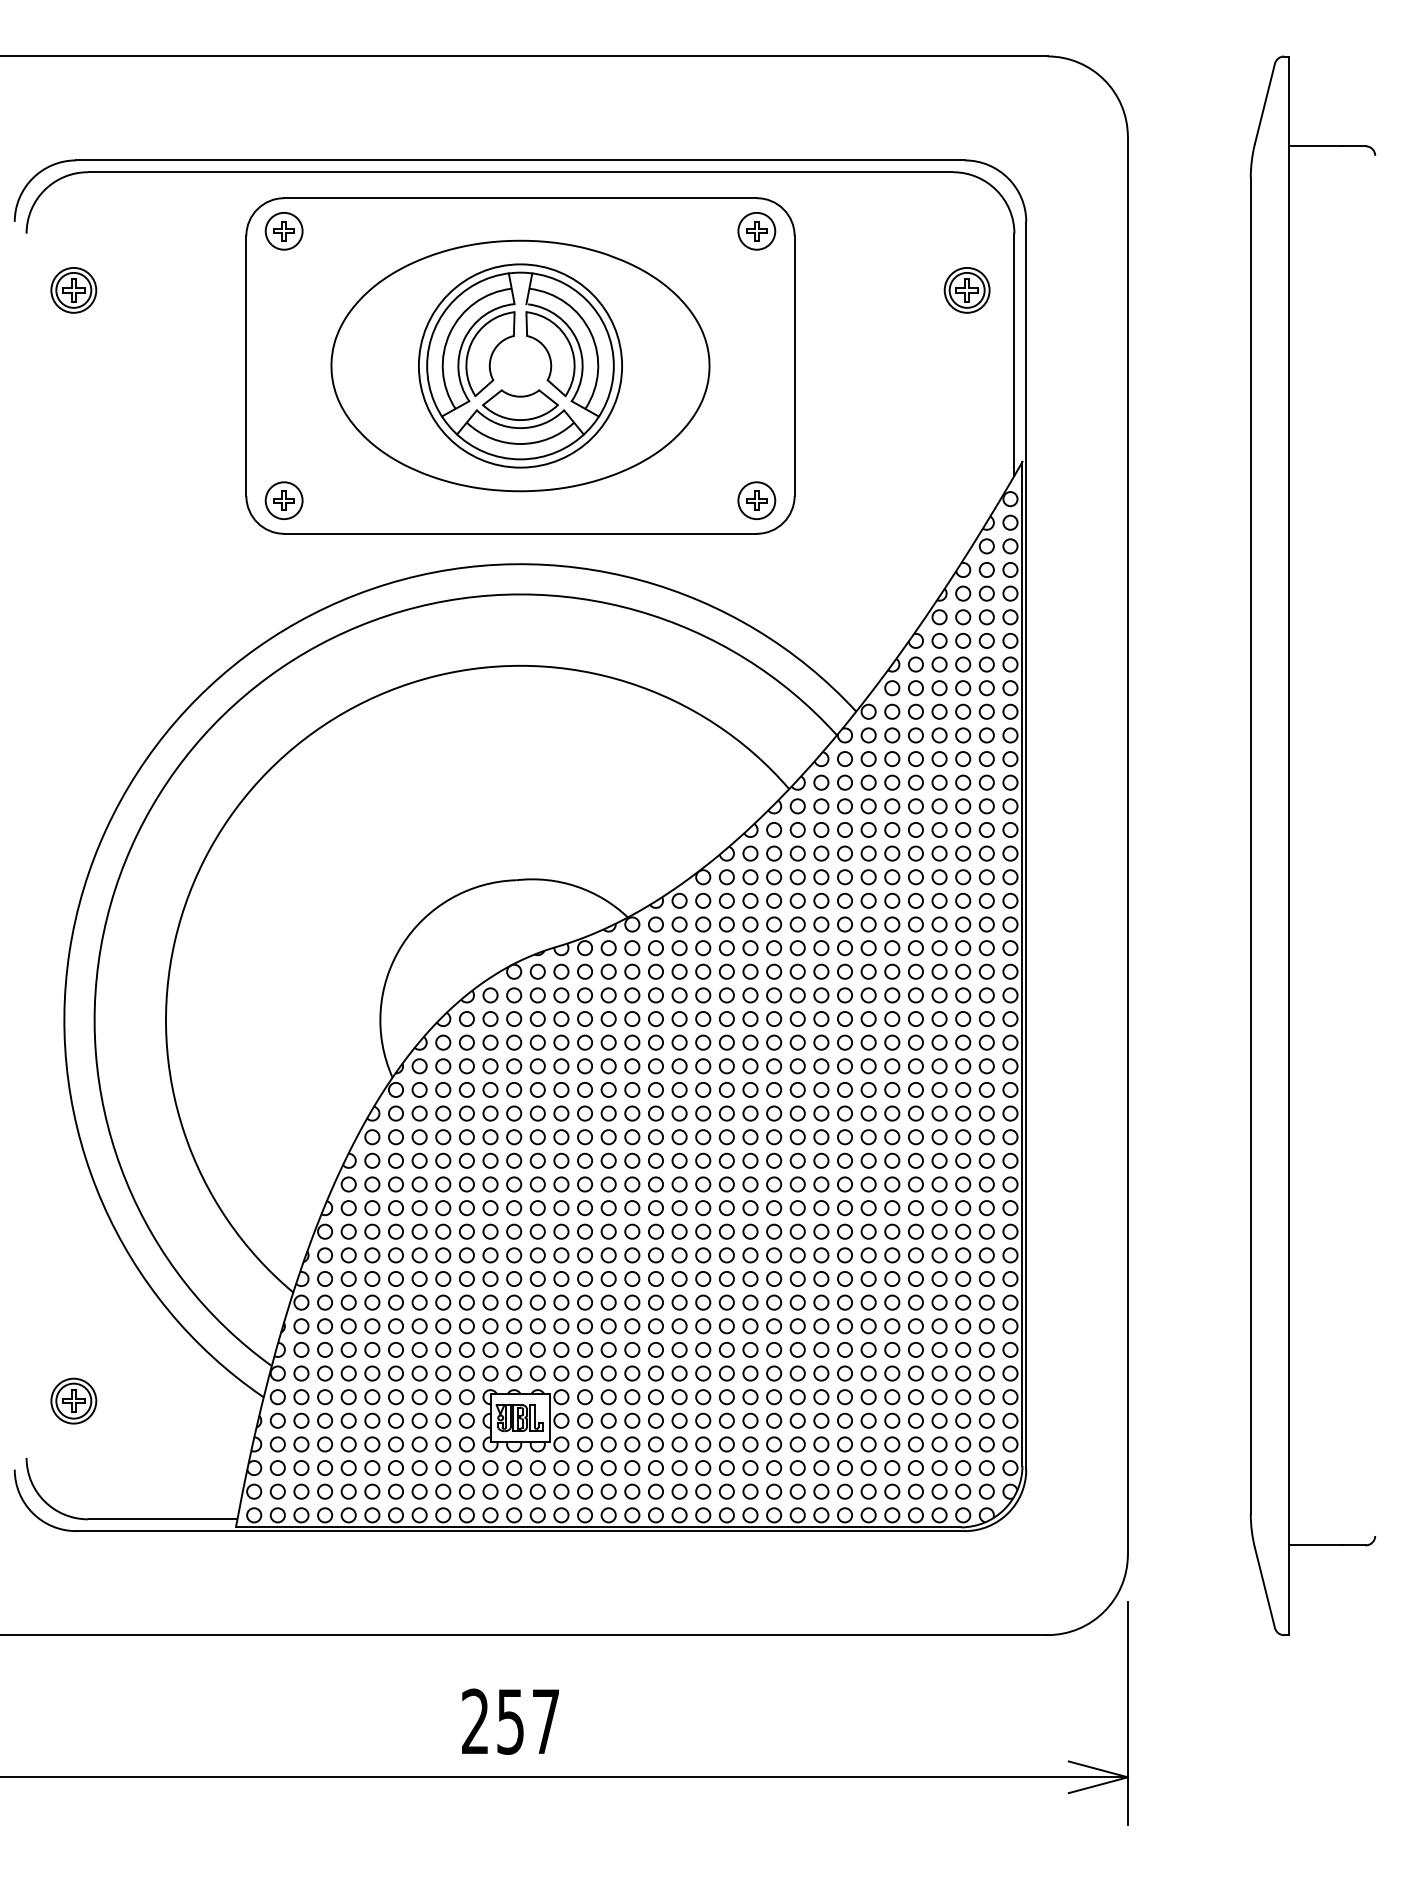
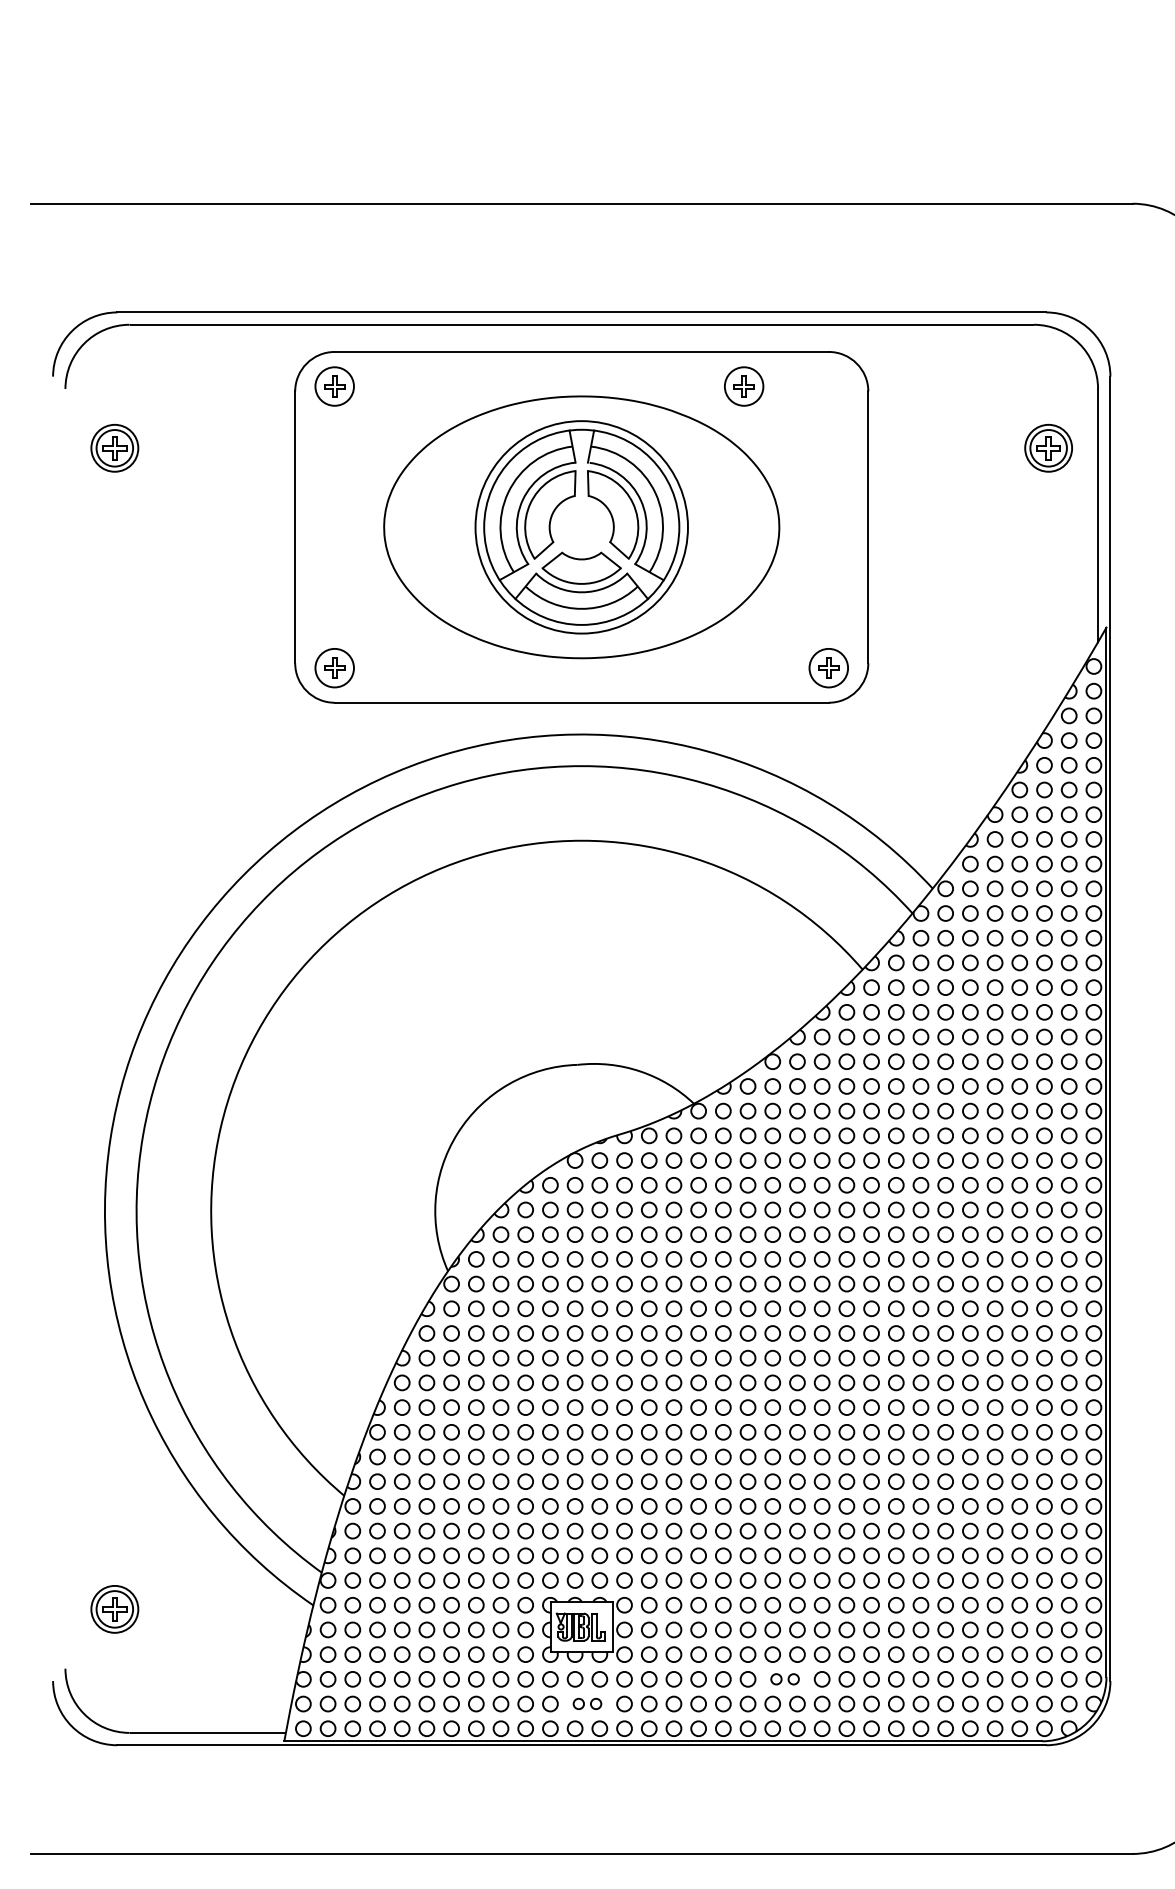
part: (756, 231) -> (743, 386), moved
part: (714, 1467) -> (784, 1678), size x0.7
part: (525, 1491) -> (586, 1703), size x0.7

